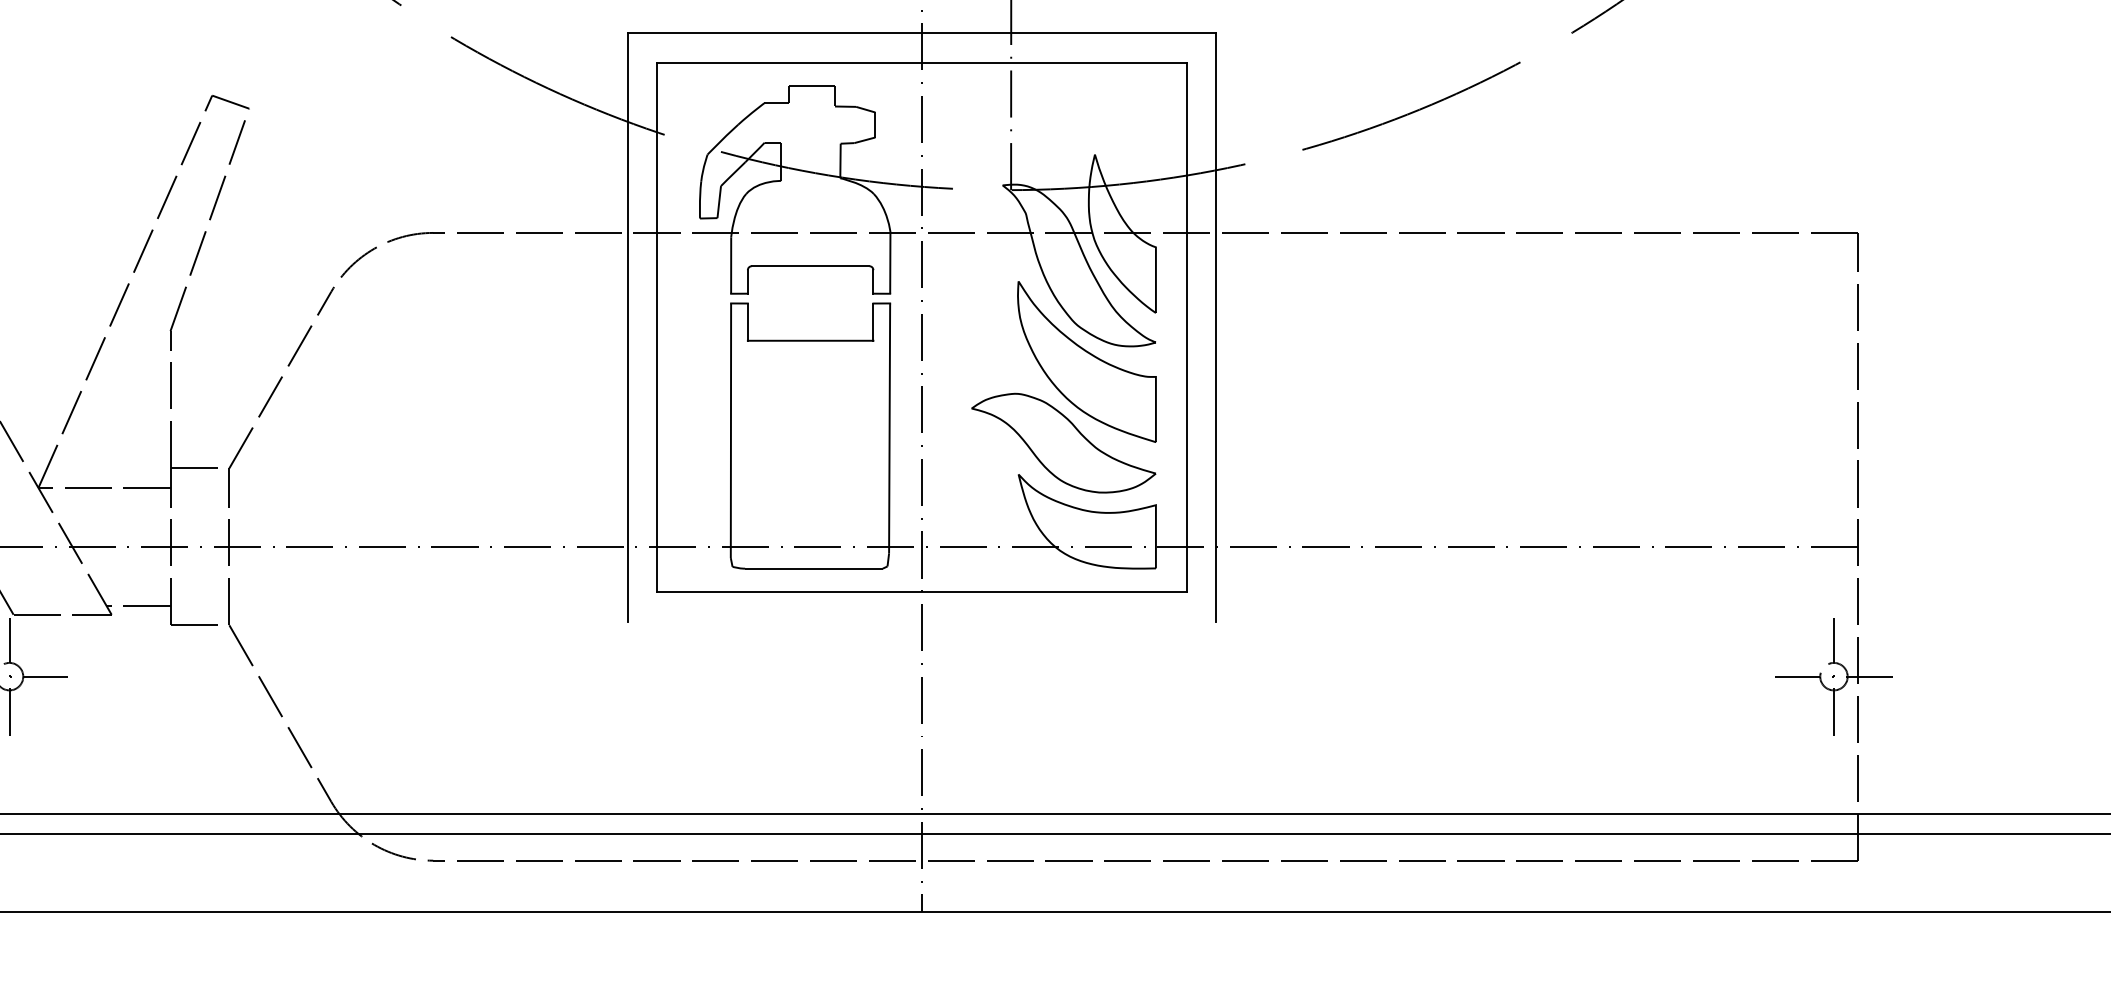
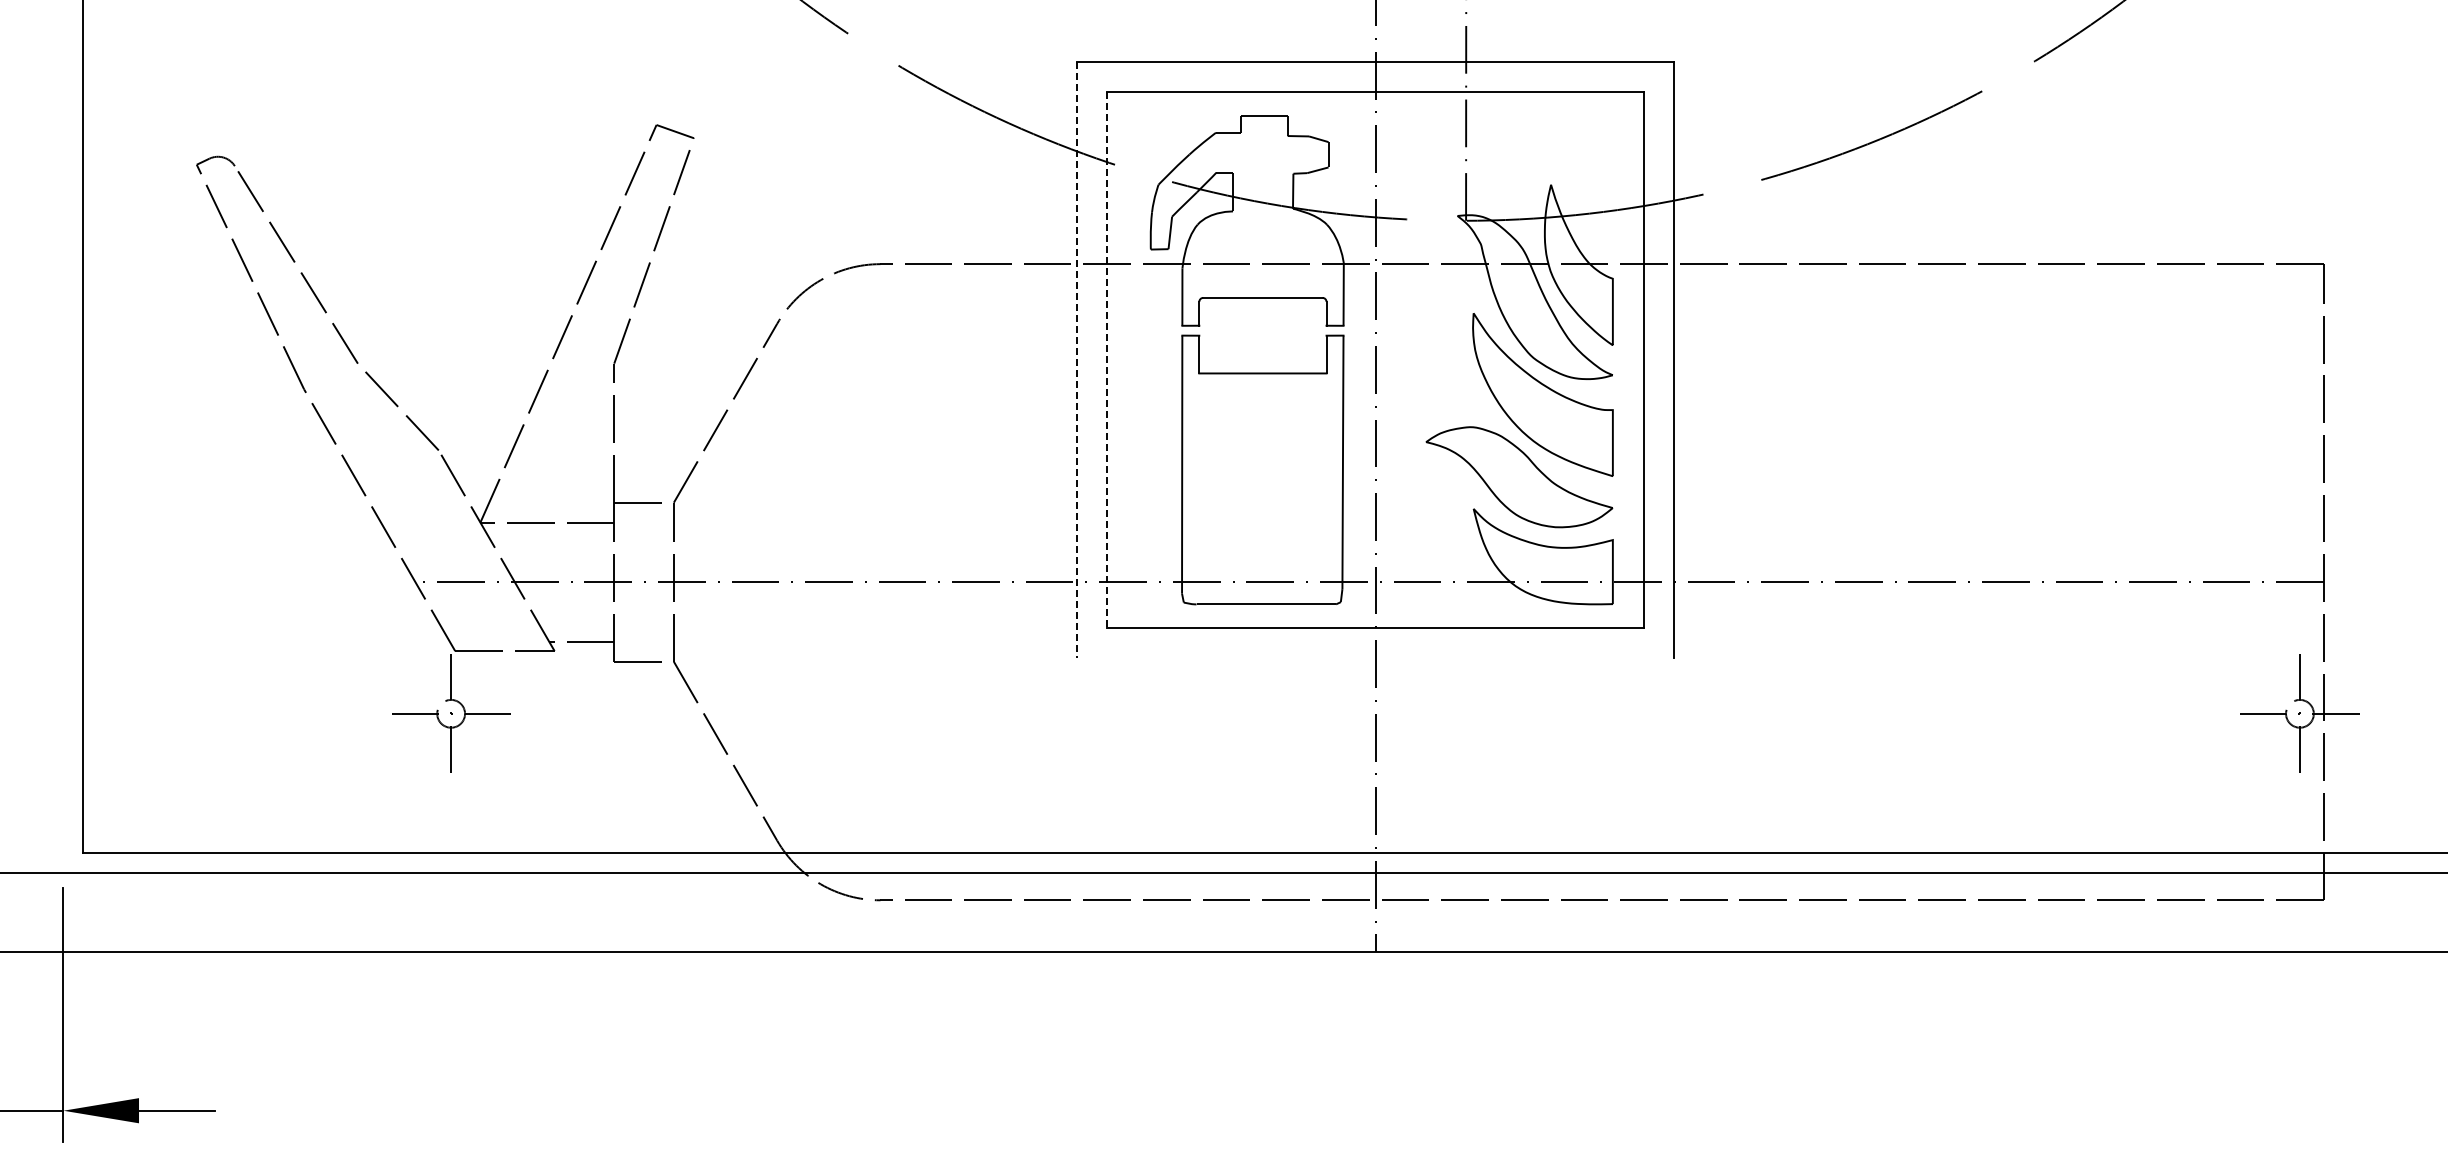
line: (627, 328) -> (1077, 360), solid -> dashed
line: (657, 328) -> (1107, 360), solid -> dashed

